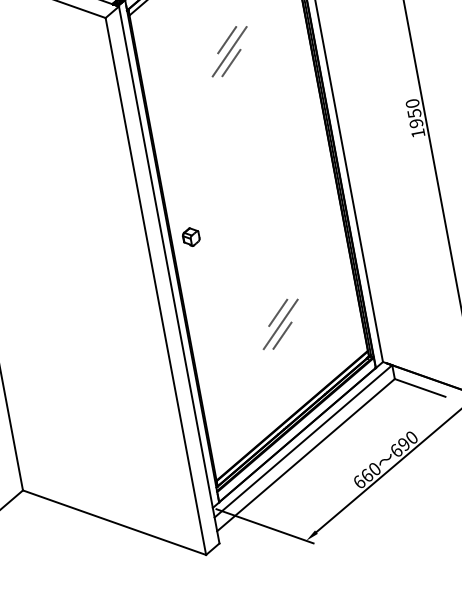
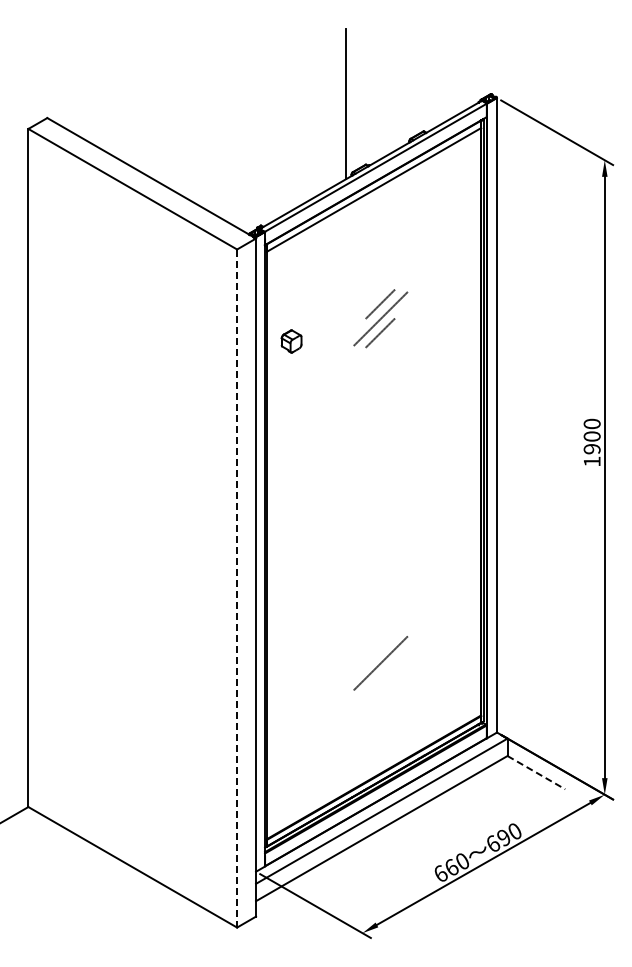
text: (413, 113) -> (591, 436), 1950 -> 1900
part: (191, 237) -> (291, 341), moved
line: (156, 287) -> (237, 589), solid -> dashed
line: (278, 312) -> (380, 648), removed
line: (282, 335) -> (380, 677), removed
line: (420, 387) -> (536, 772), solid -> dashed

